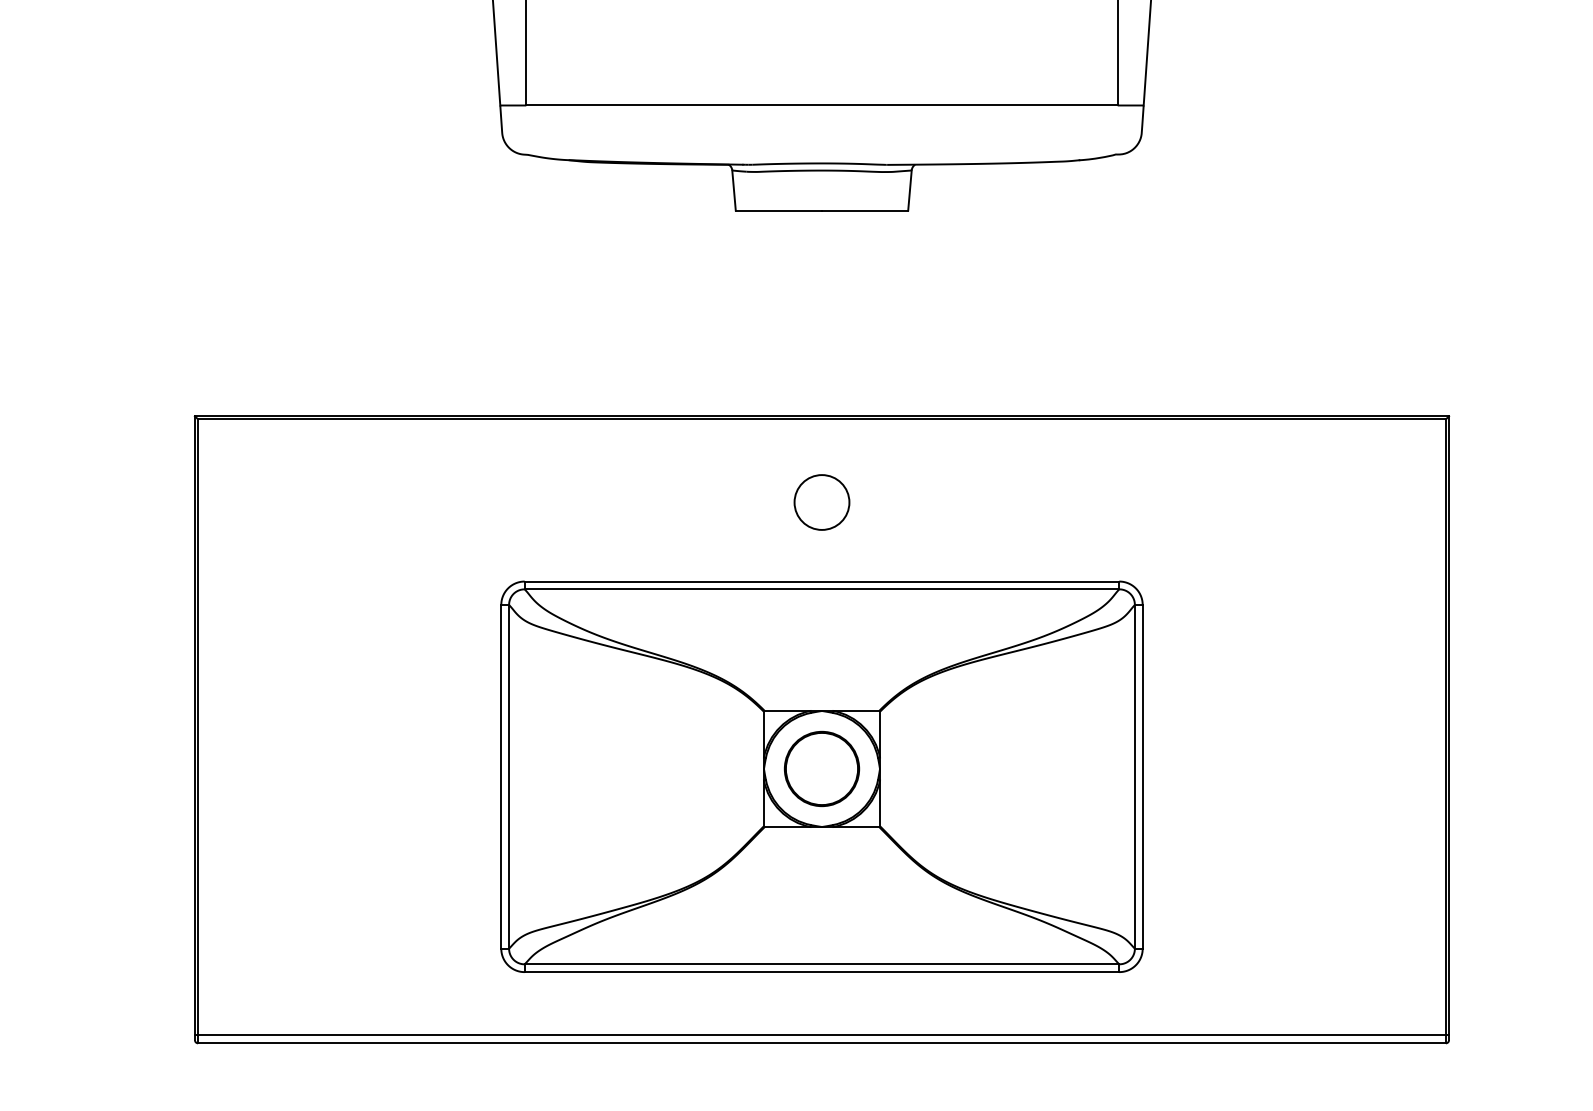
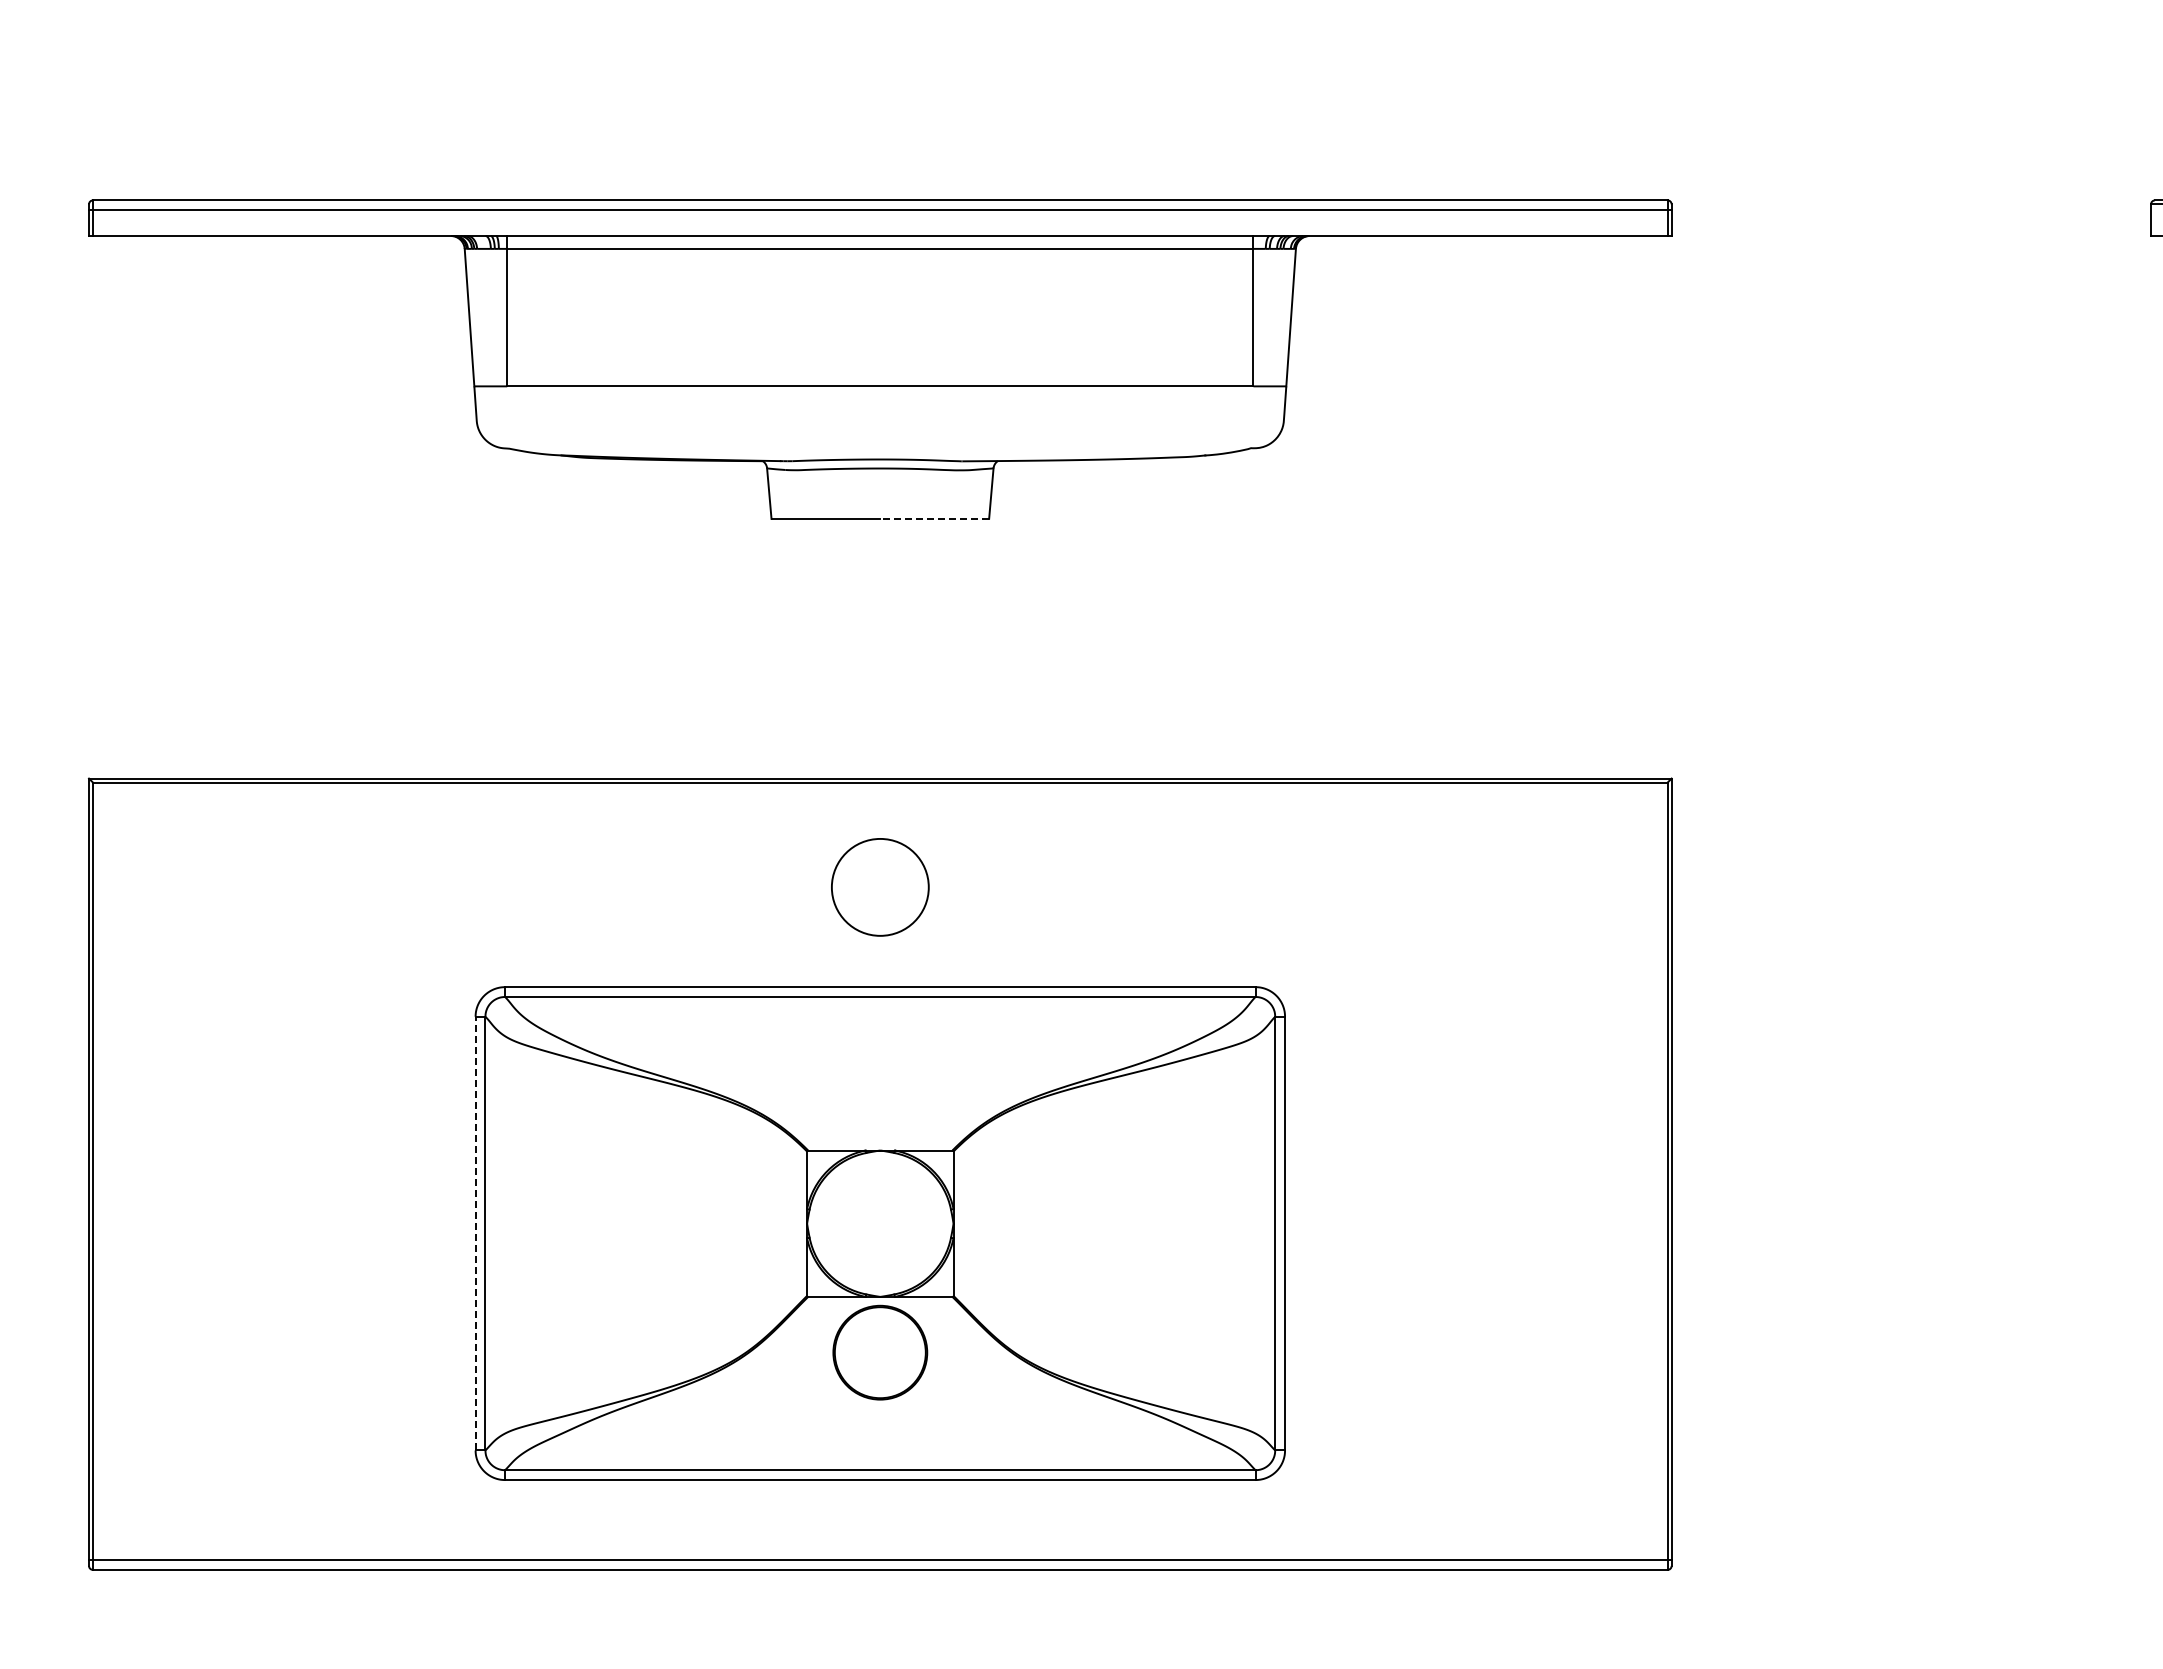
line: (864, 210) -> (934, 518), solid -> dashed
circle: (821, 502) -> (879, 887), size x1.4
part: (822, 768) -> (880, 1352), moved
line: (501, 776) -> (475, 1233), solid -> dashed

